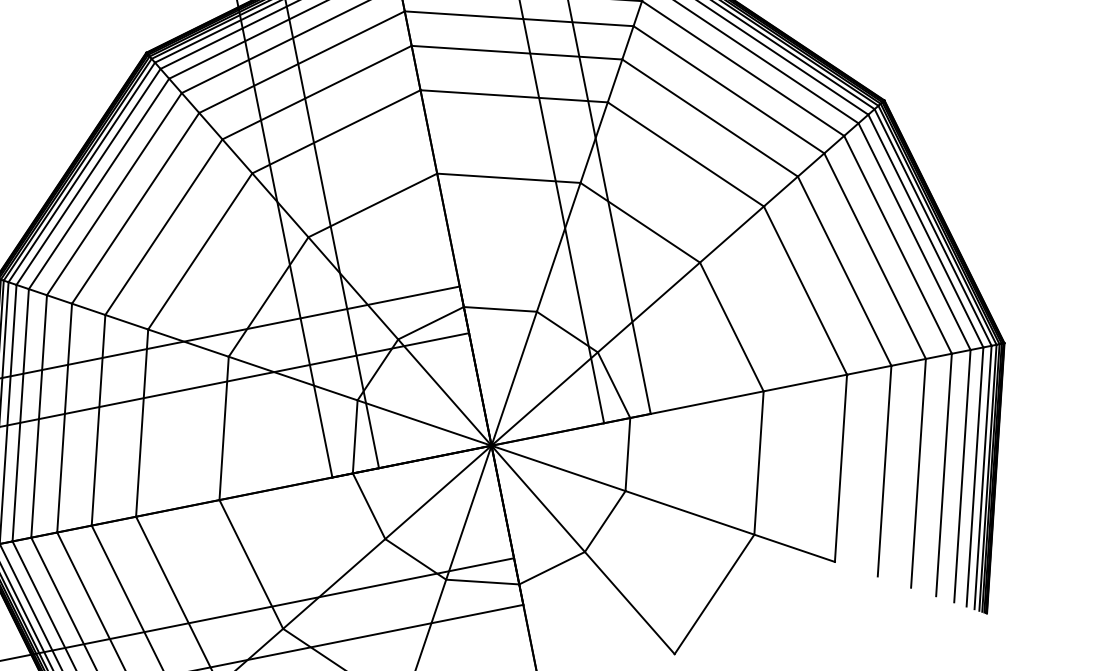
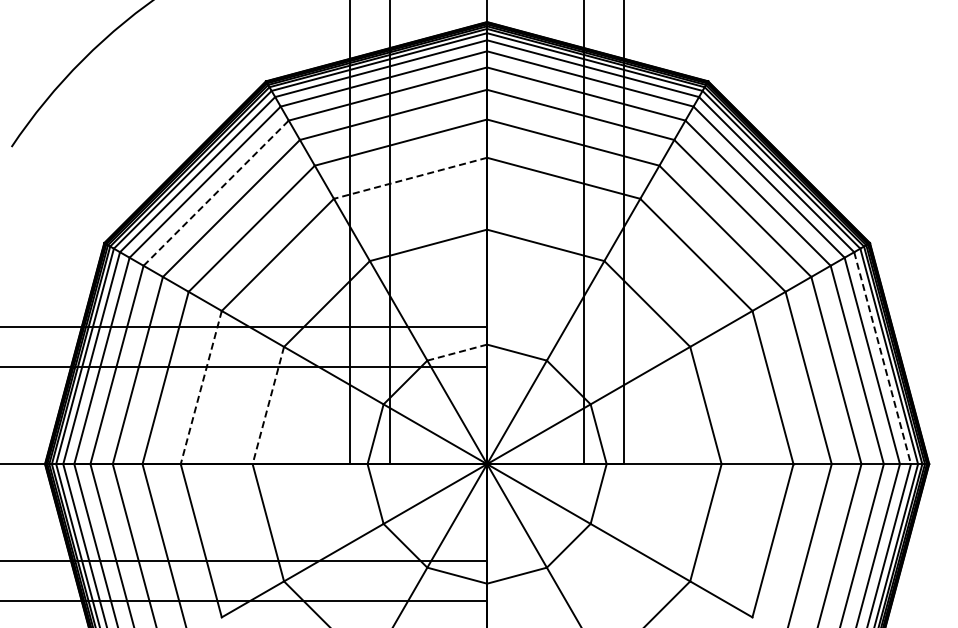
line: (336, 132) -> (410, 178), solid -> dashed
line: (114, 194) -> (216, 193), solid -> dashed
line: (925, 231) -> (882, 358), solid -> dashed
line: (431, 323) -> (457, 352), solid -> dashed
line: (142, 424) -> (201, 388), solid -> dashed
line: (224, 428) -> (268, 405), solid -> dashed

